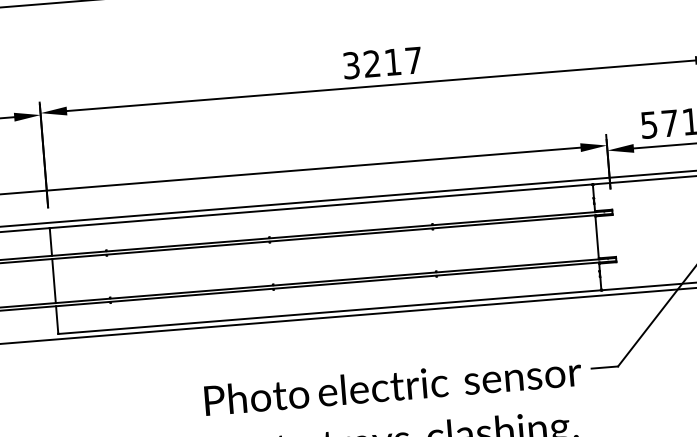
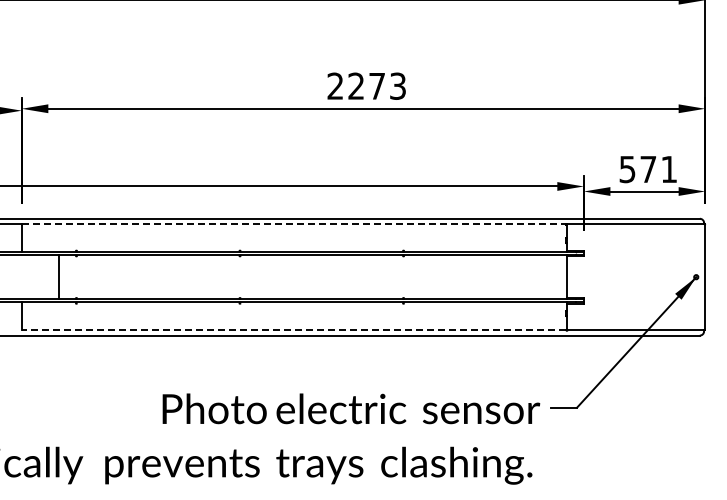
text: (382, 62) -> (366, 85), 3217 -> 2273
line: (321, 206) -> (294, 224), solid -> dashed
line: (53, 281) -> (58, 277), moved
line: (329, 312) -> (293, 330), solid -> dashed

